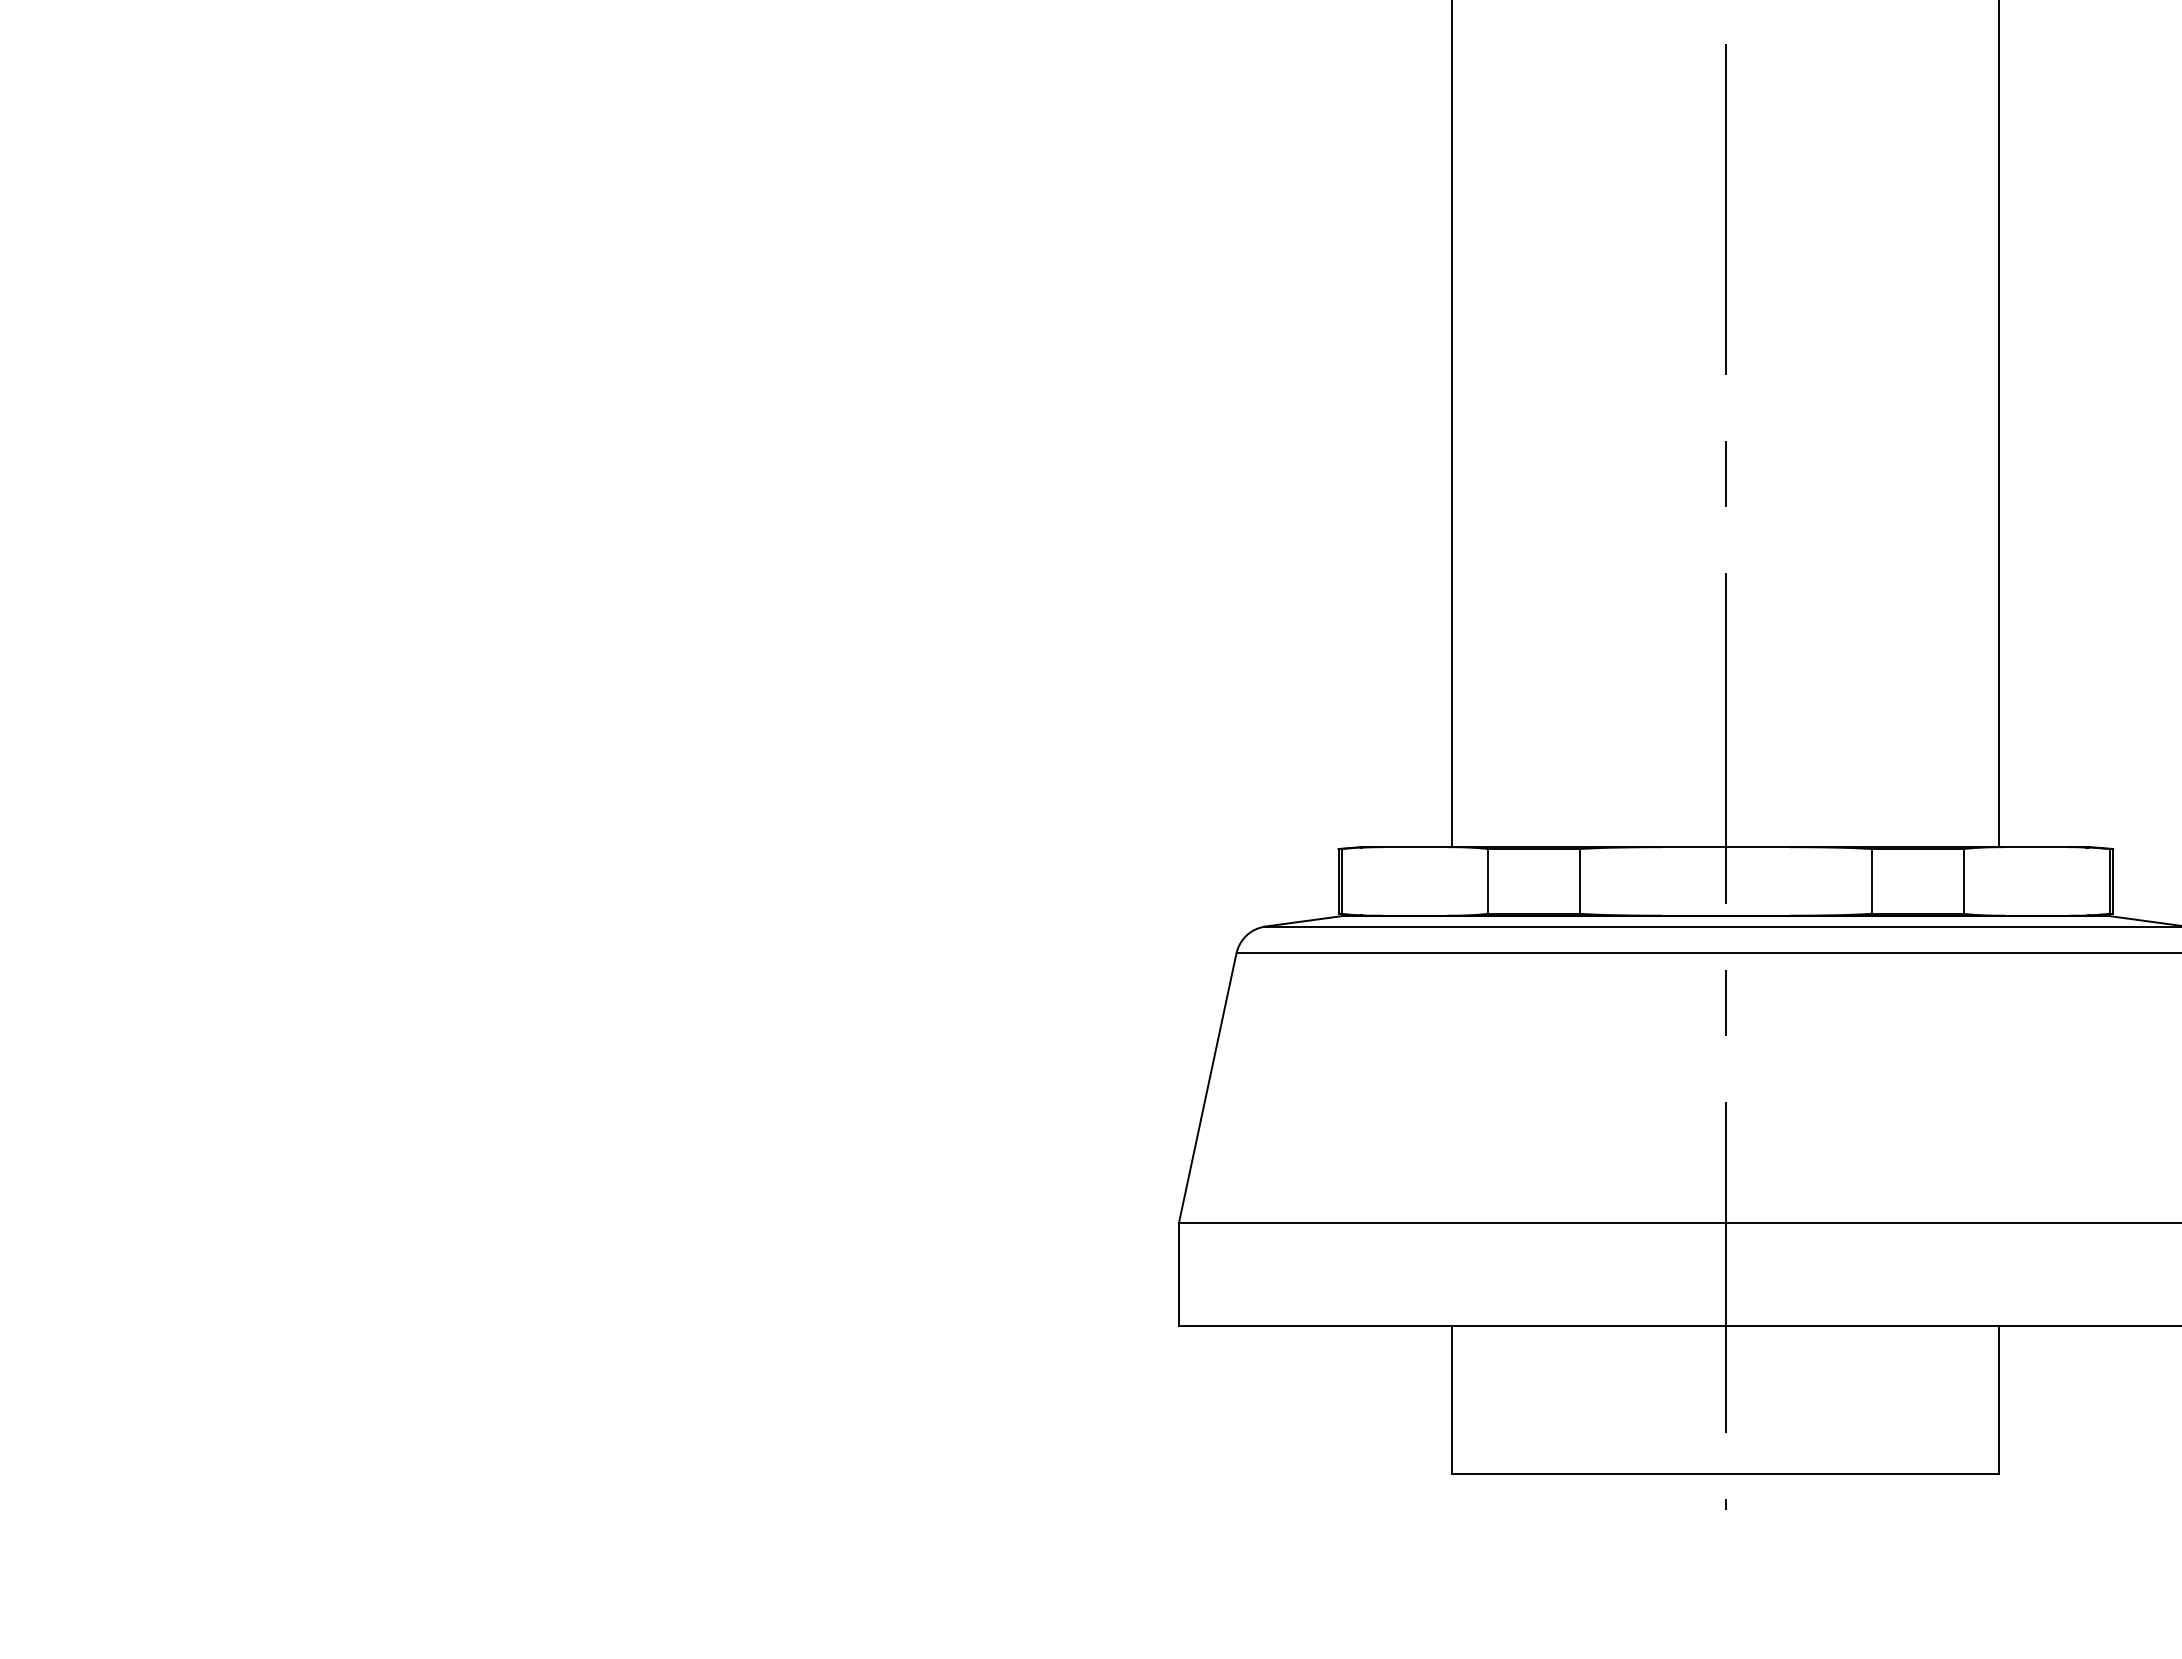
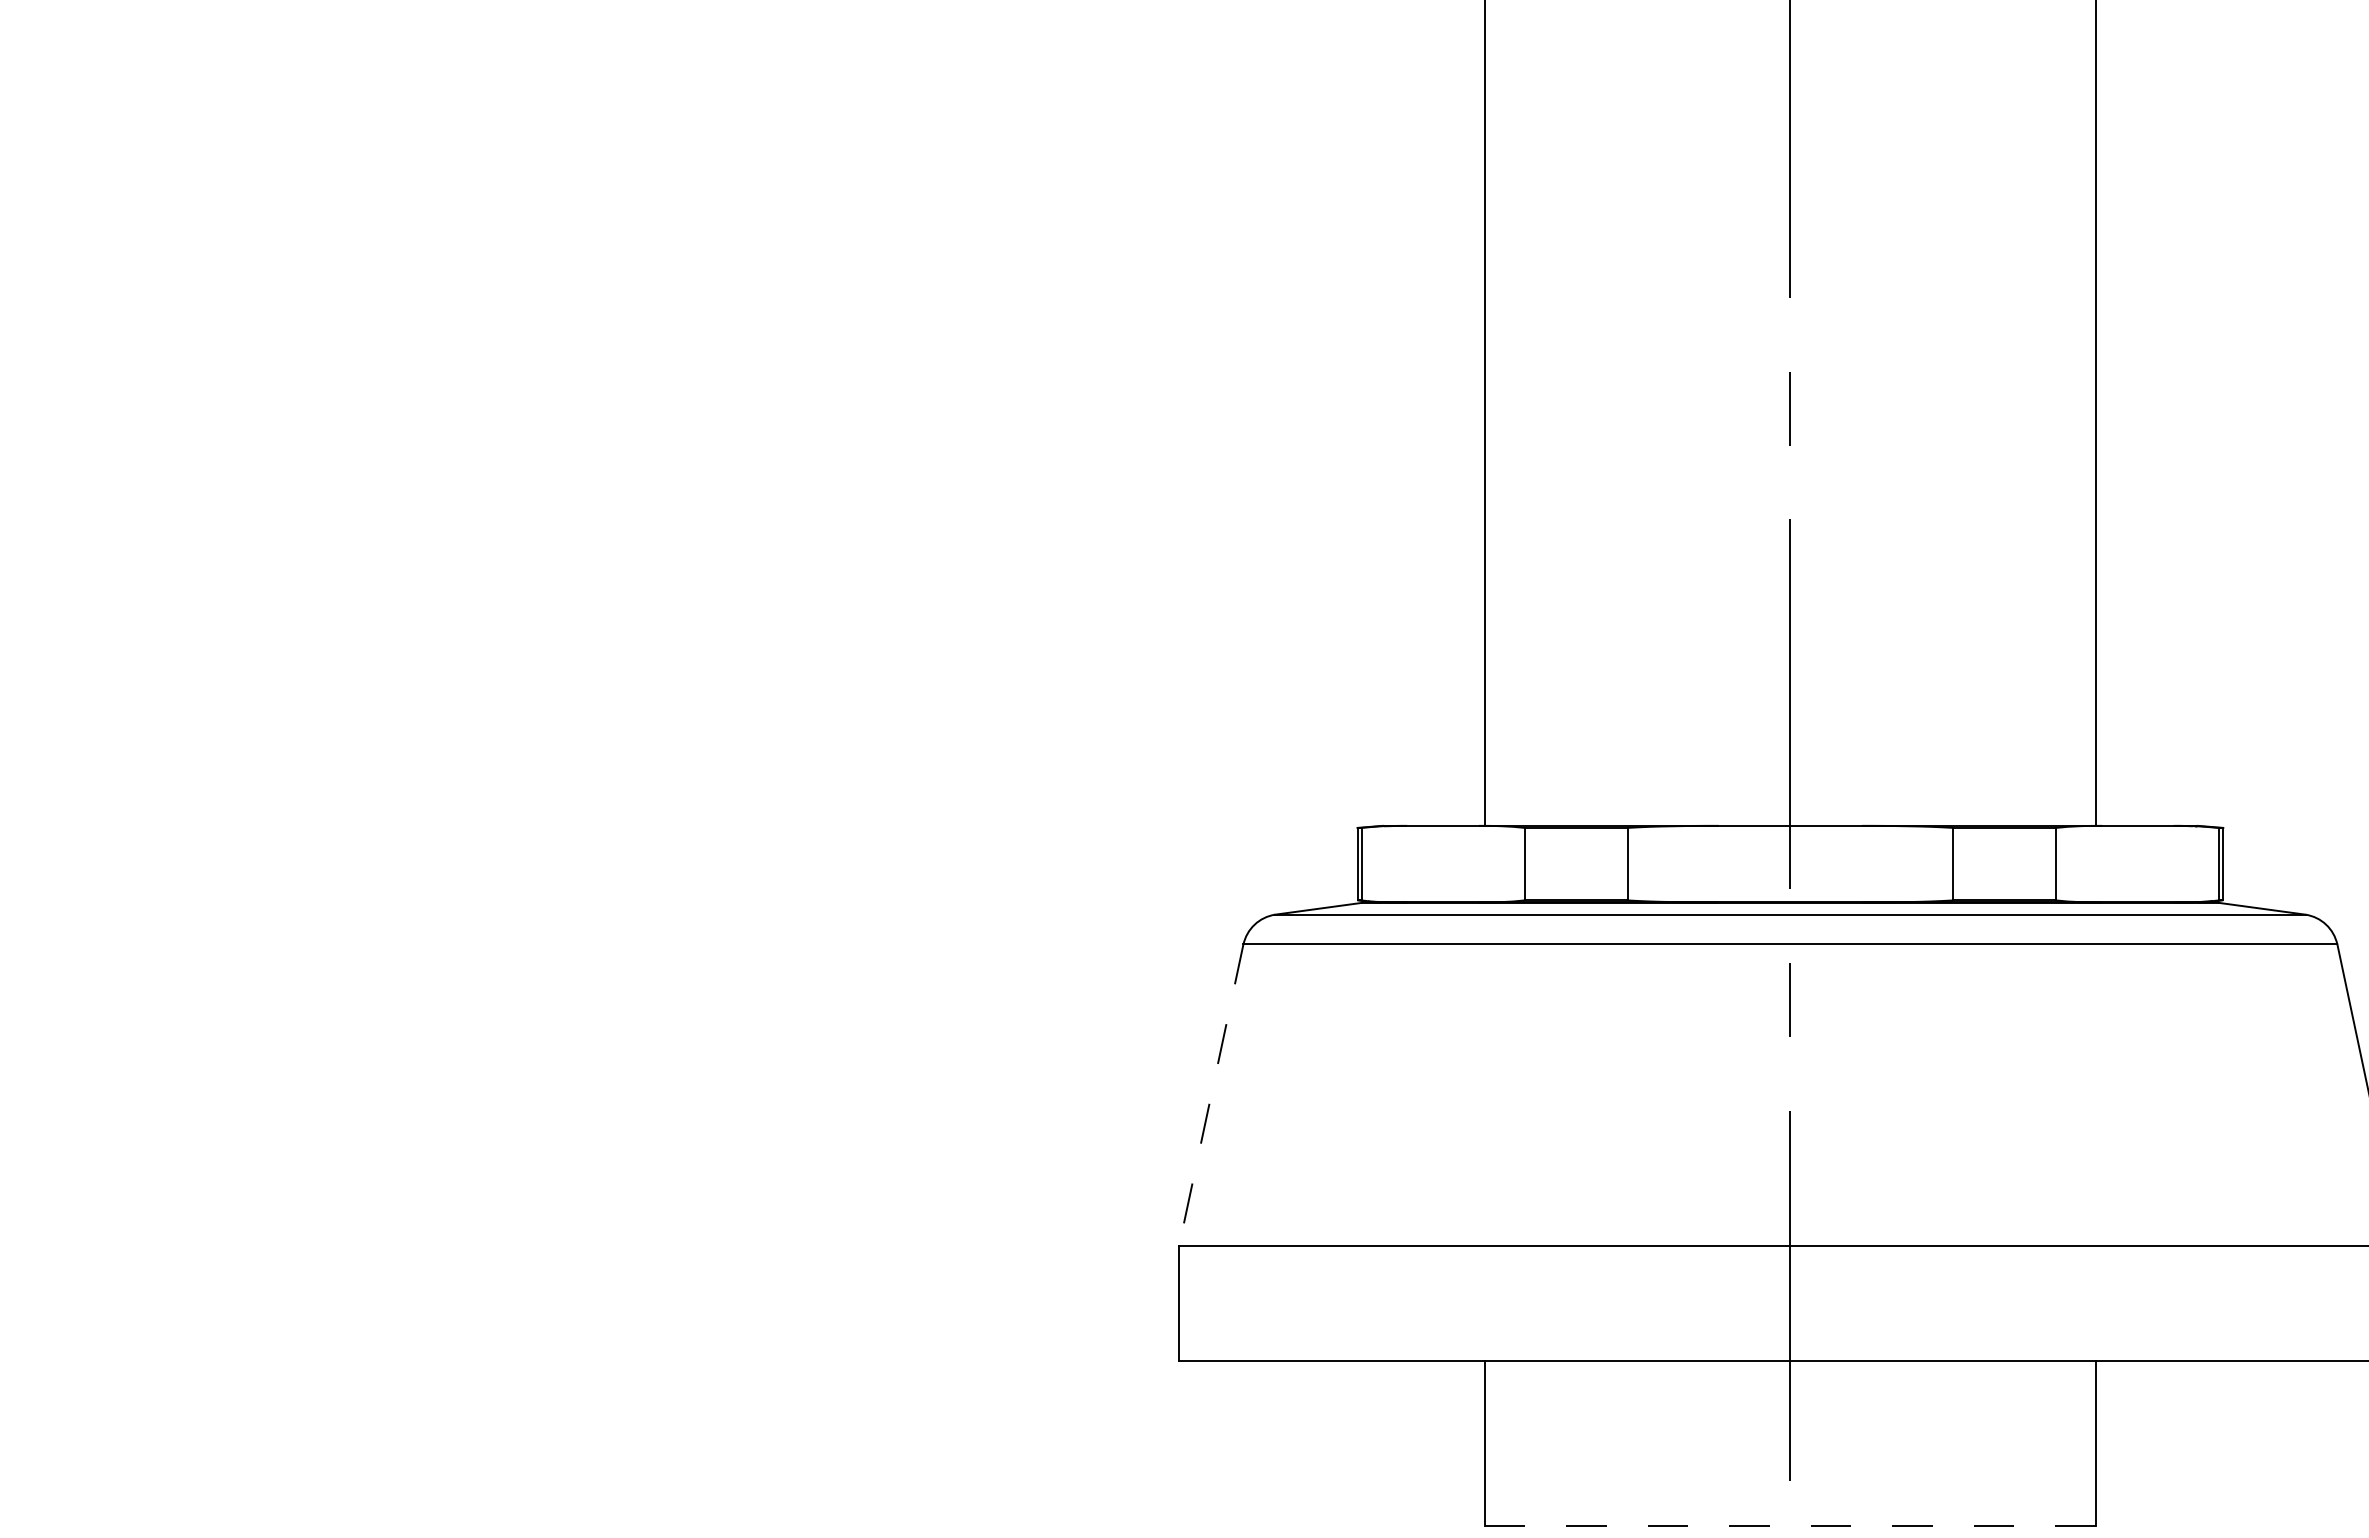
line: (1207, 1088) -> (1211, 1095), solid -> dashed
line: (1726, 1473) -> (1791, 1525), solid -> dashed

